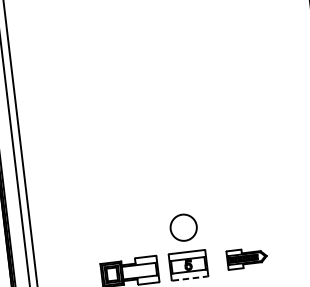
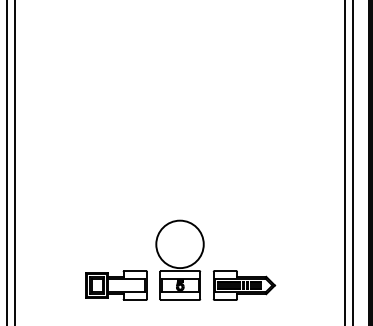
circle: (183, 227) -> (179, 244), size x1.67
part: (247, 258) -> (244, 285), size x1.43
line: (190, 278) -> (180, 299), dashed -> solid

